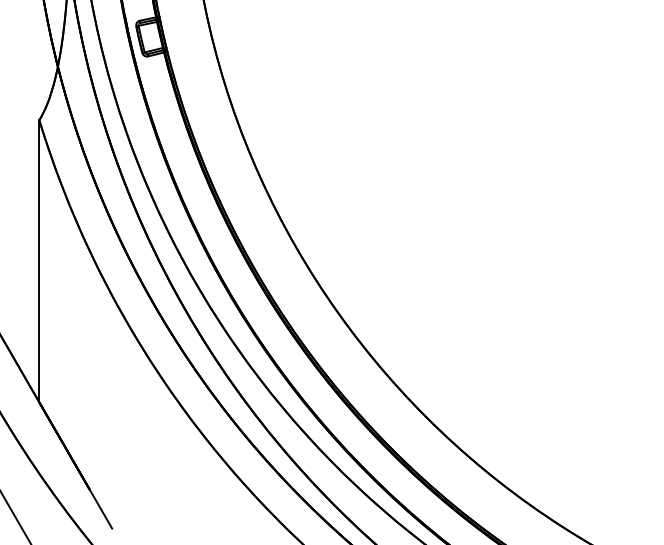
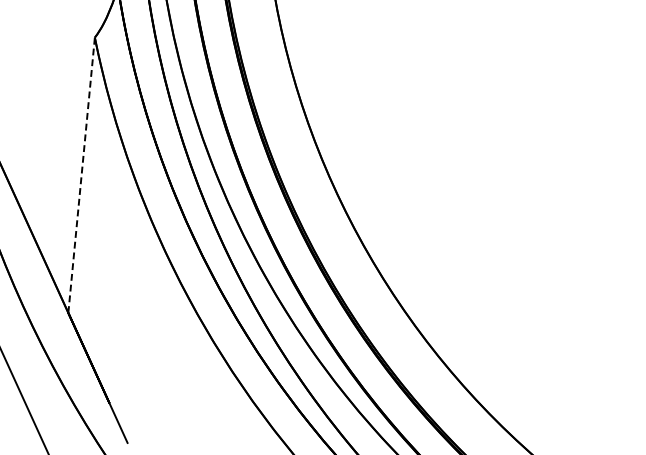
line: (39, 260) -> (81, 174), solid -> dashed

